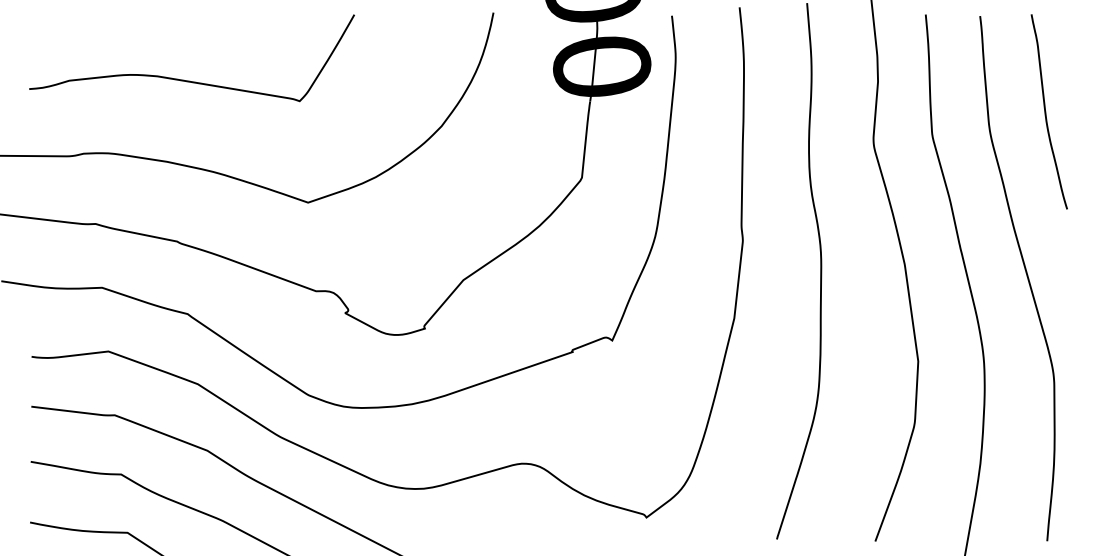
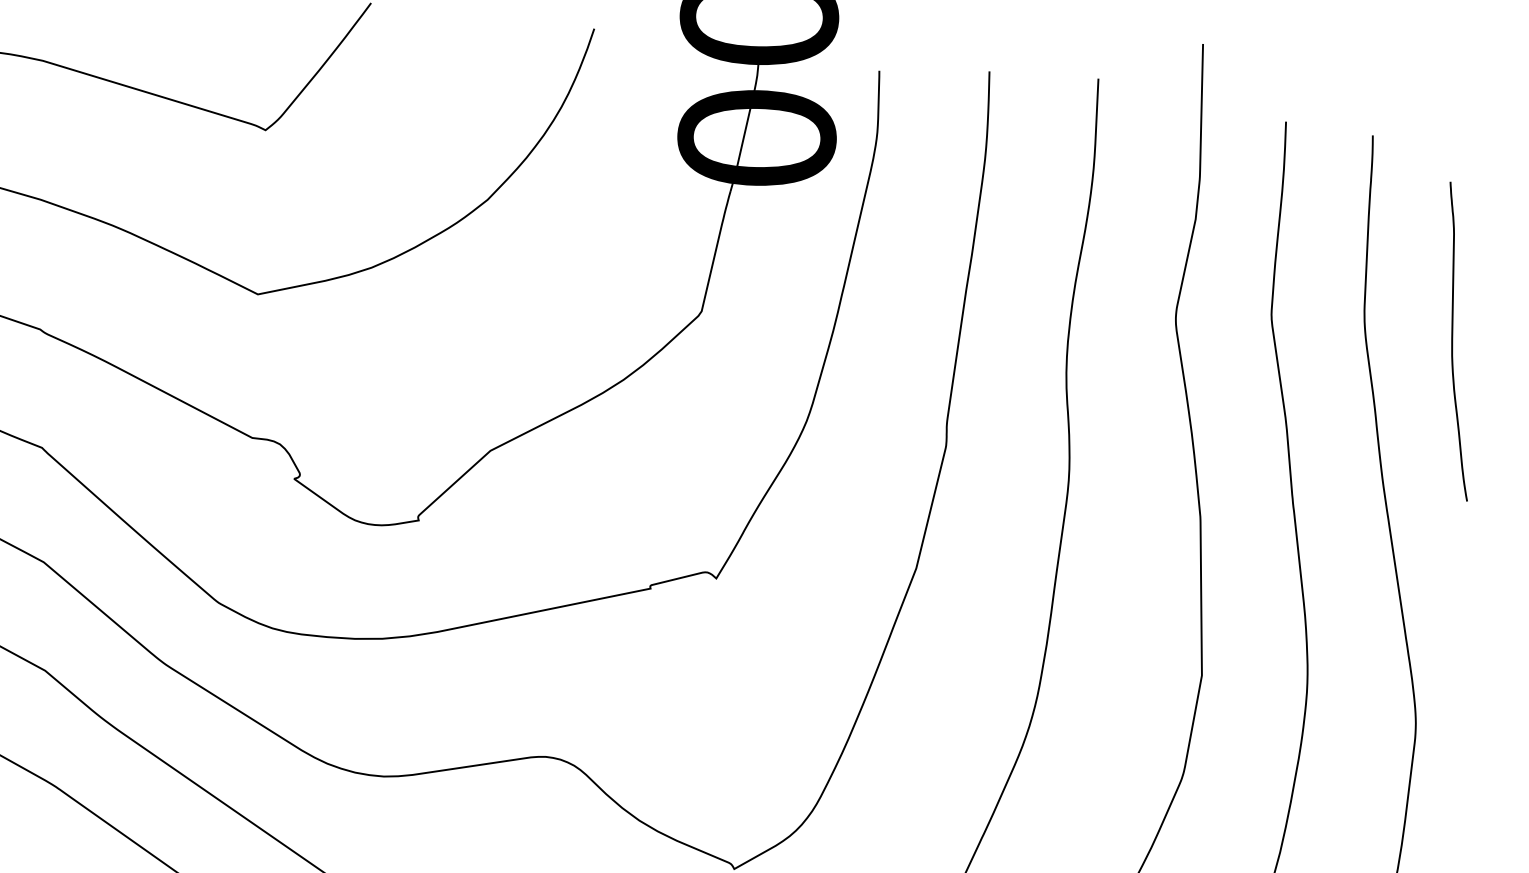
curve: (1046, 111) -> (1454, 340), moved

